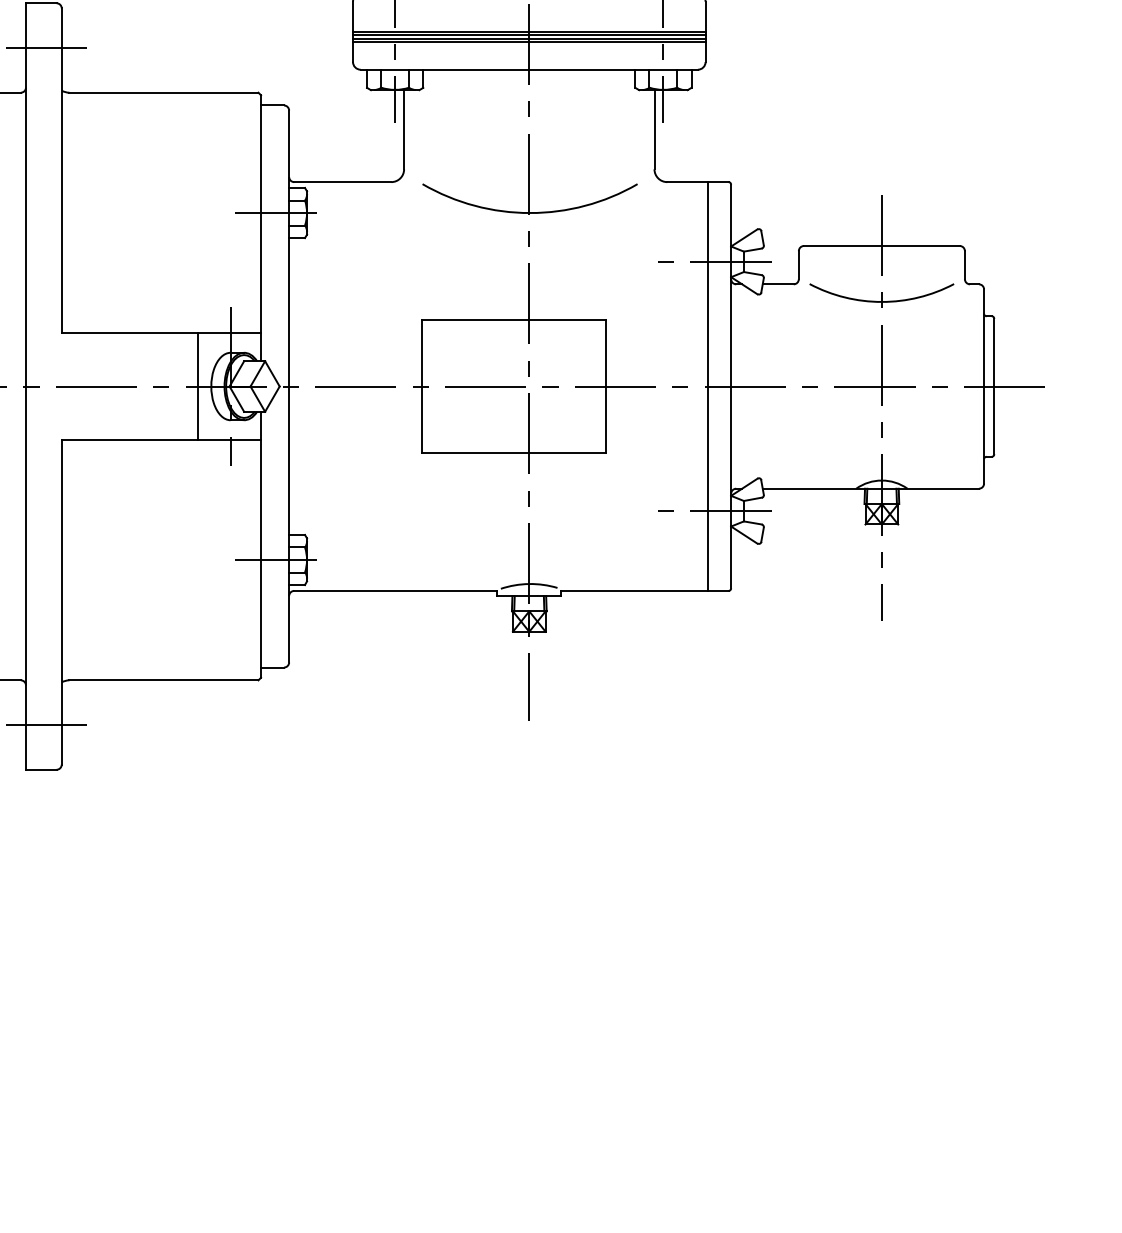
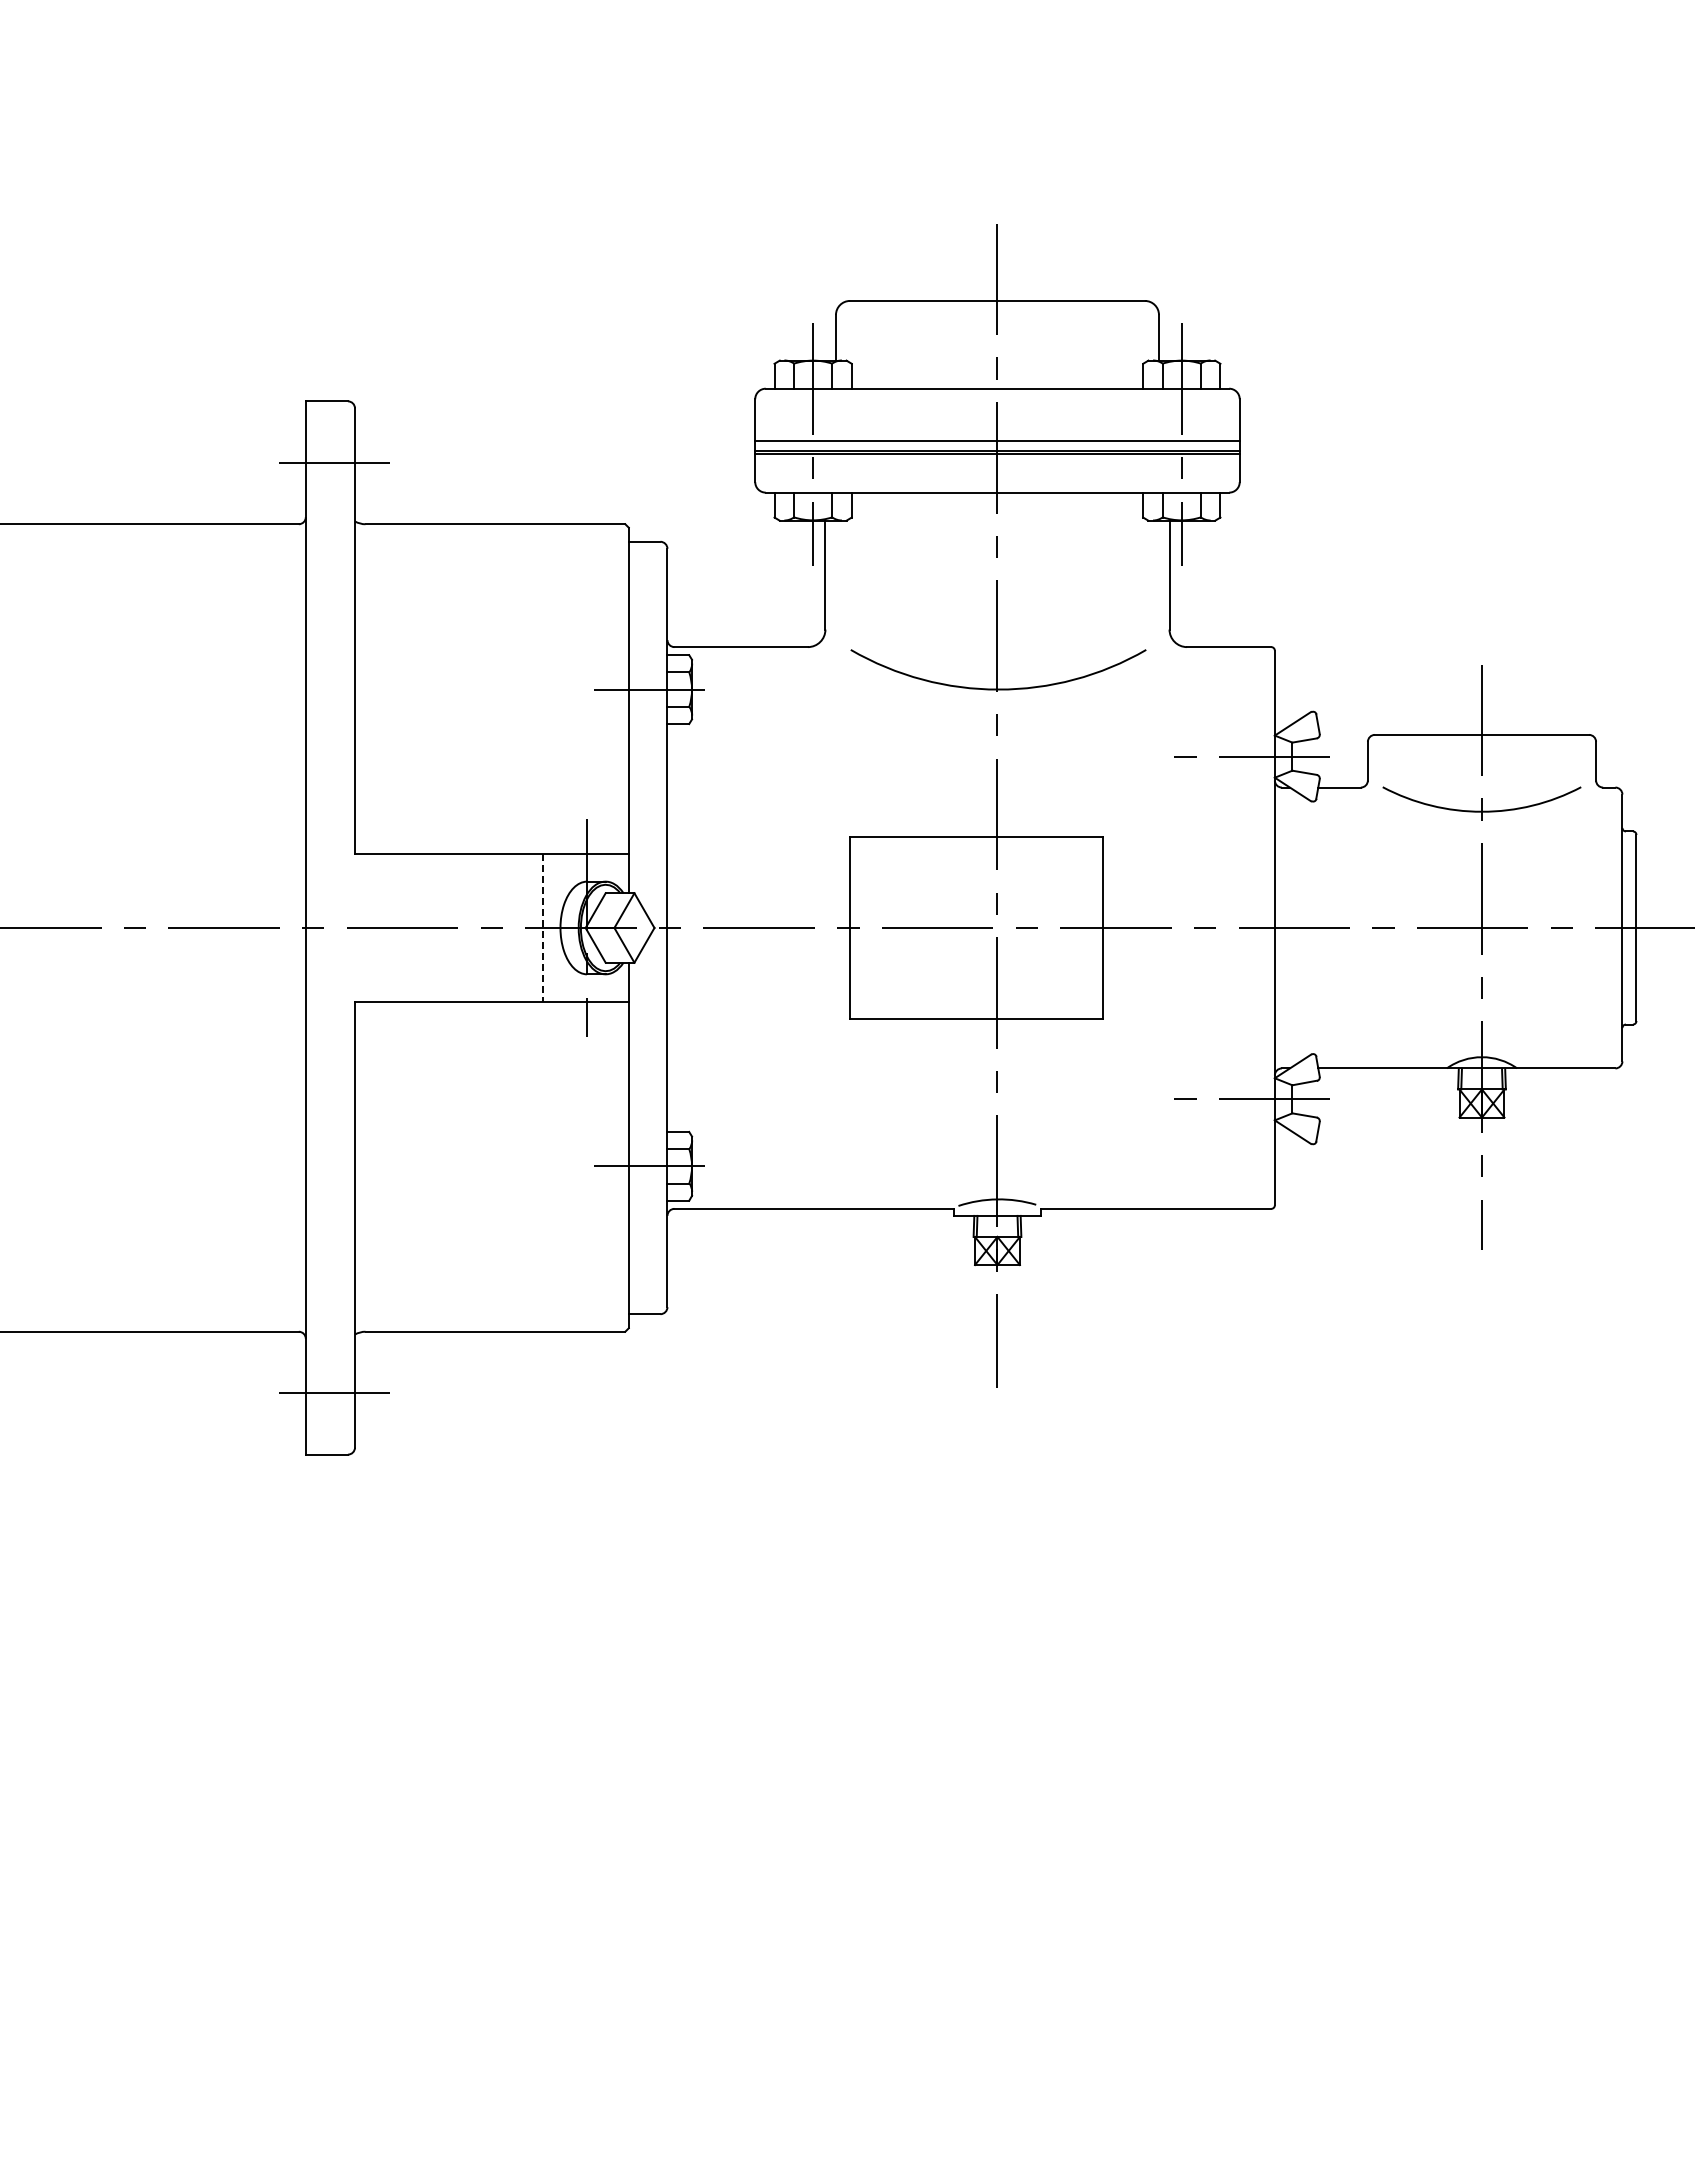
line: (529, 34) -> (997, 444), removed
line: (198, 386) -> (542, 928), solid -> dashed
line: (708, 386) -> (1243, 927), removed

